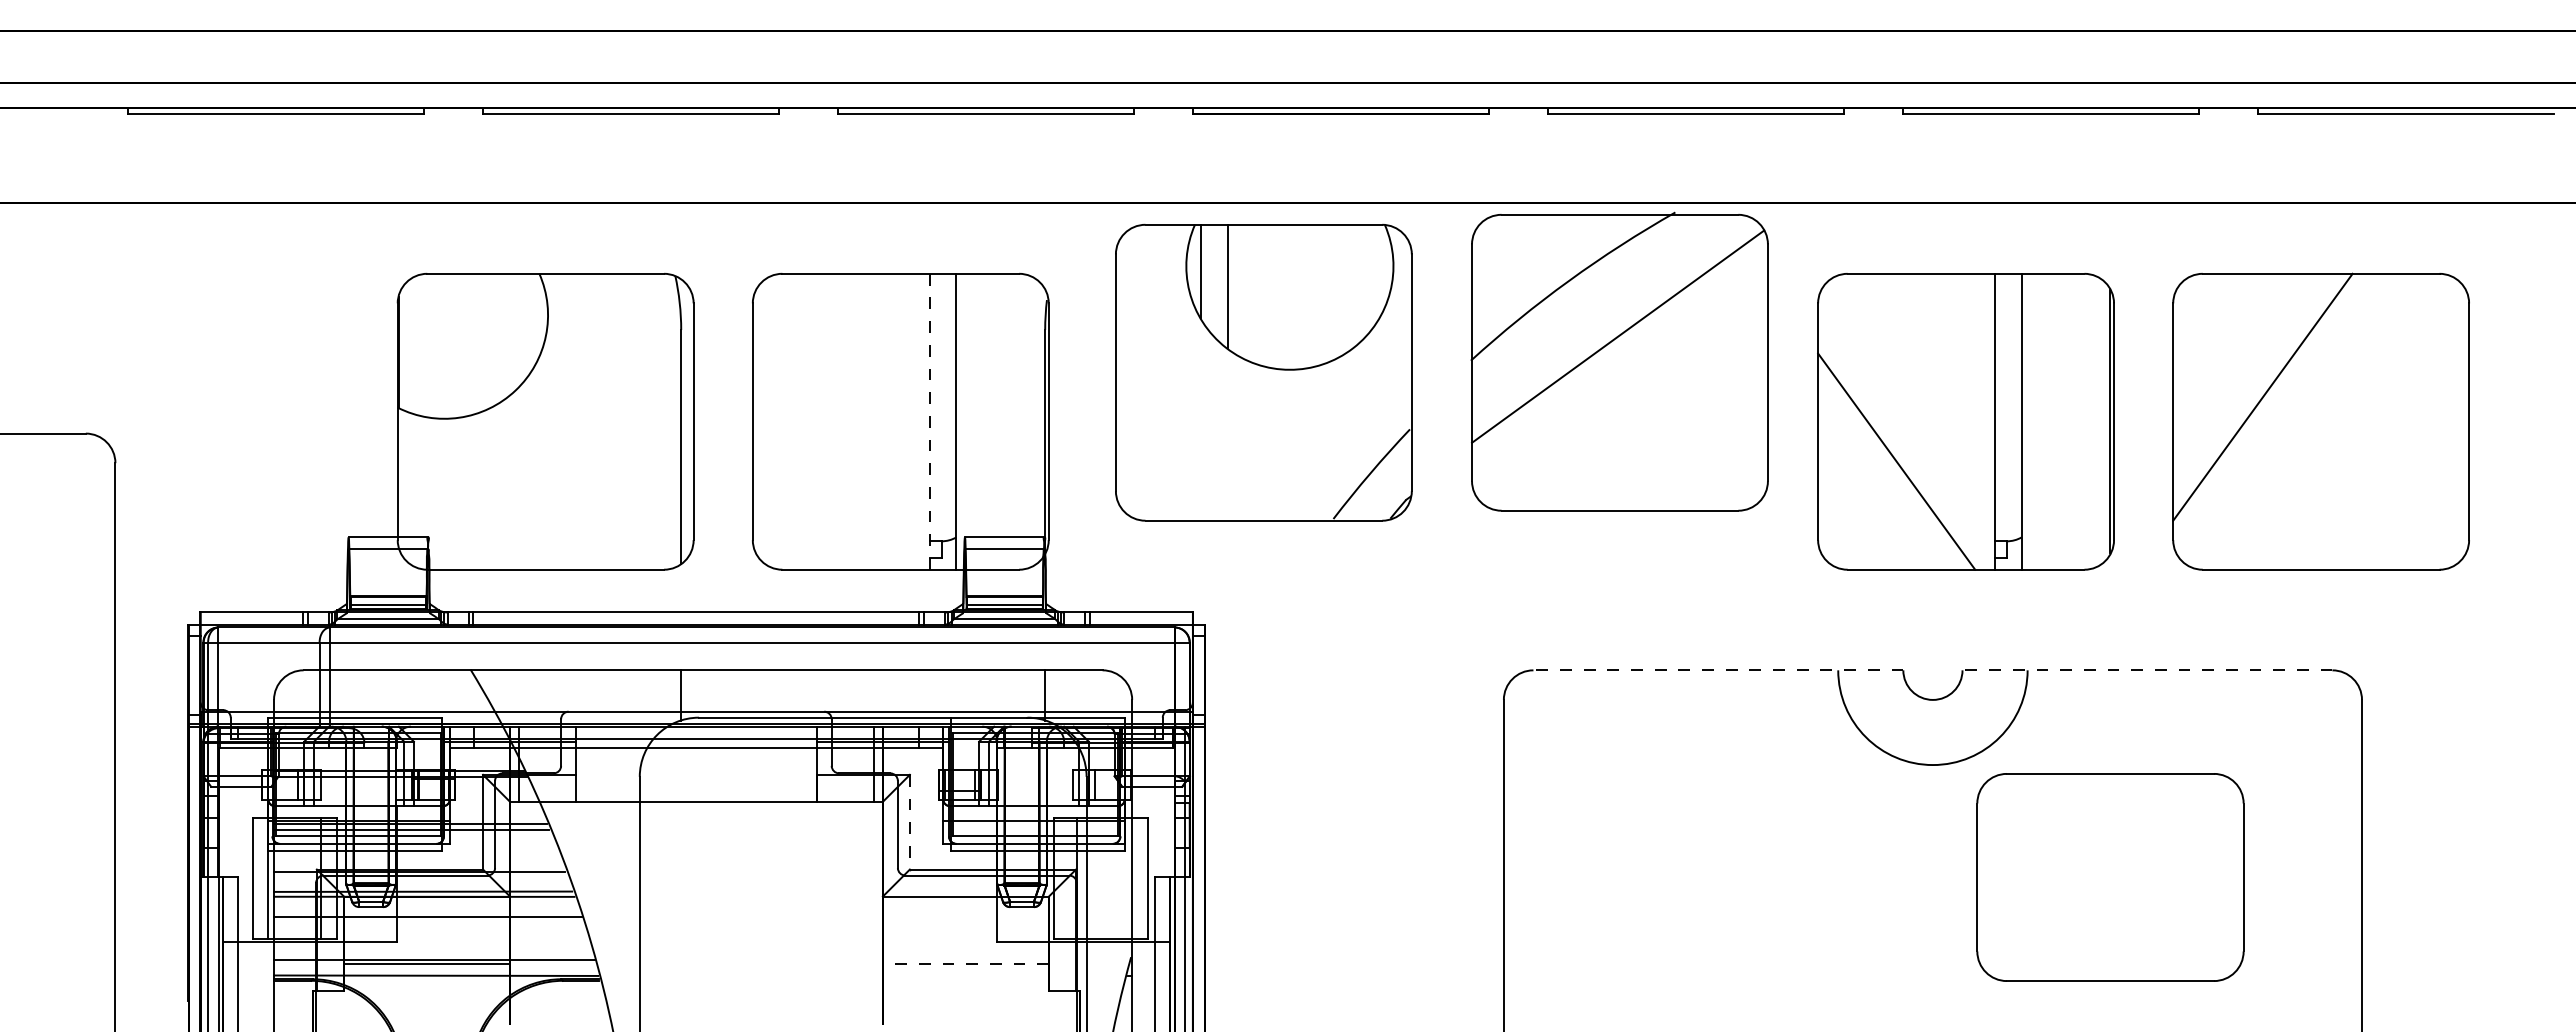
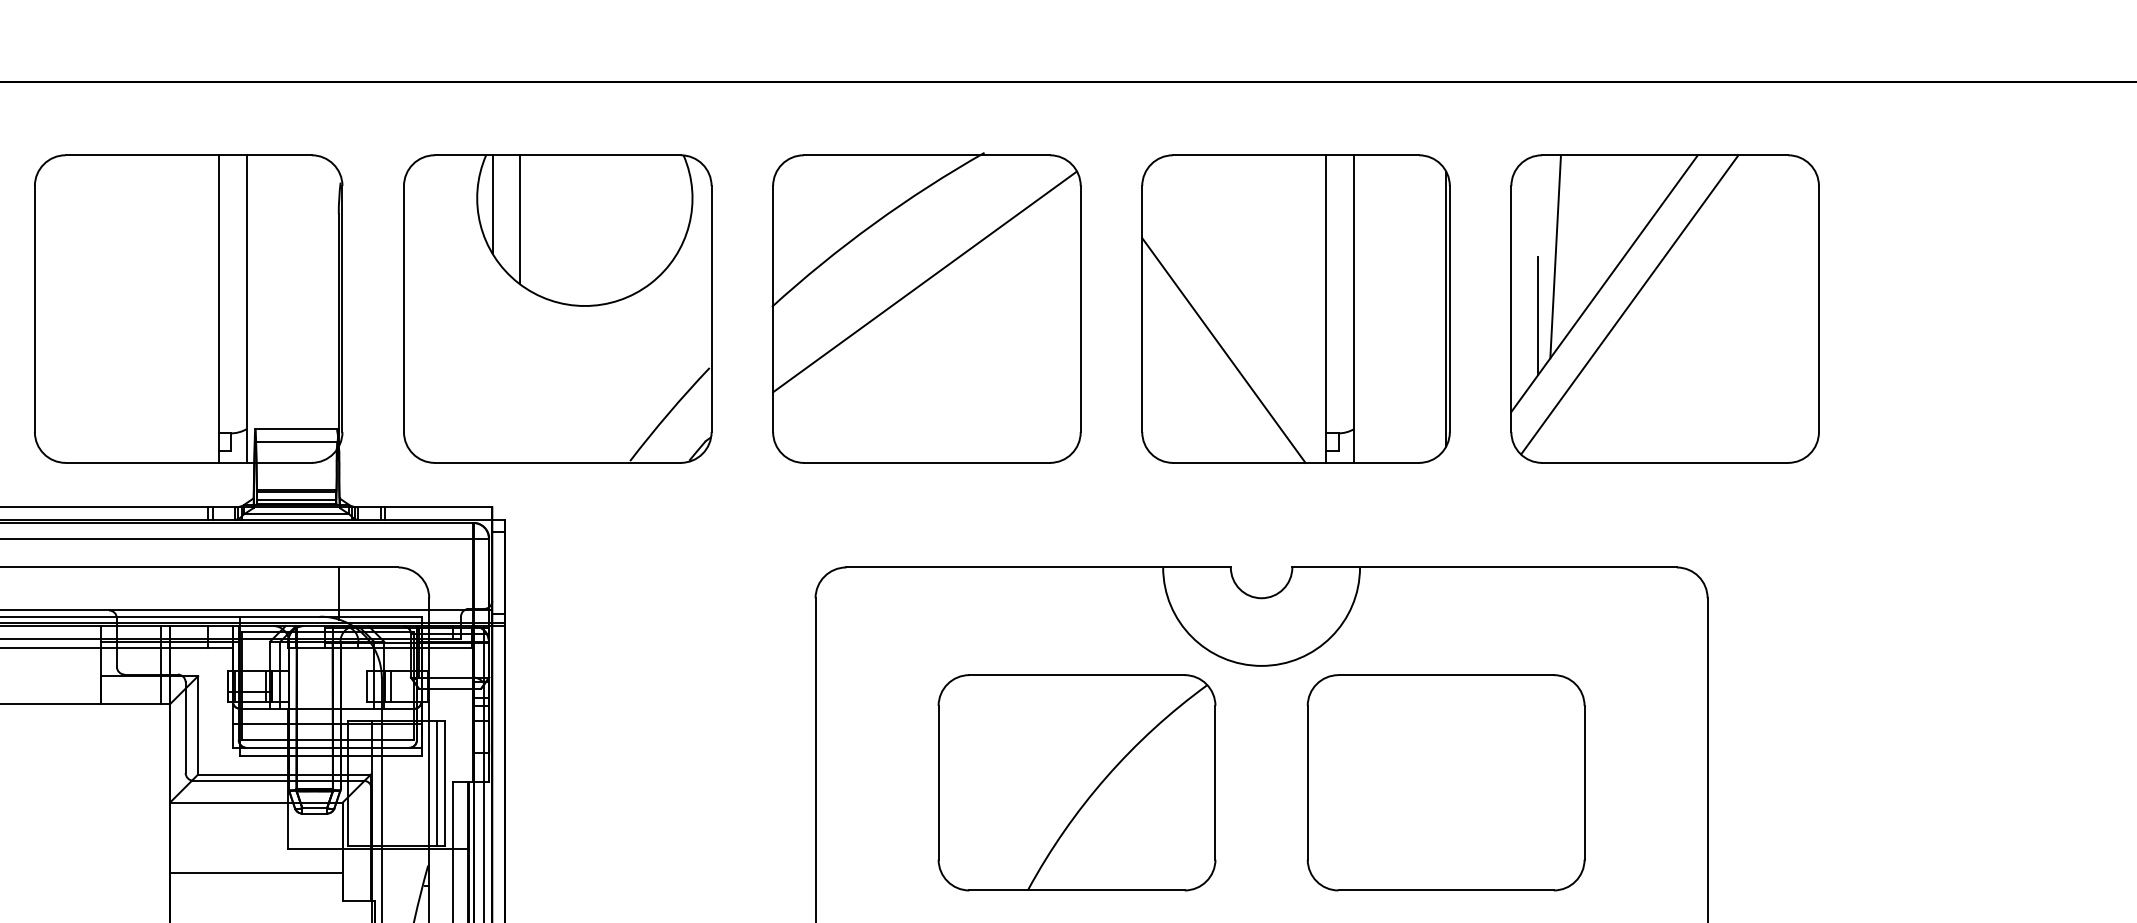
part: (1619, 361) -> (926, 307), moved
line: (2215, 371) -> (1555, 256), added
part: (1263, 372) -> (557, 308), moved
line: (2286, 417) -> (1629, 304), added
line: (929, 421) -> (218, 308), dashed -> solid
line: (2199, 427) -> (1538, 315), added
line: (1718, 670) -> (1038, 567), dashed -> solid
line: (2147, 670) -> (1484, 567), dashed -> solid
line: (909, 822) -> (197, 725), dashed -> solid
part: (1755, 877) -> (1077, 782), added
line: (1140, 878) -> (437, 783), added
line: (965, 964) -> (255, 873), dashed -> solid

